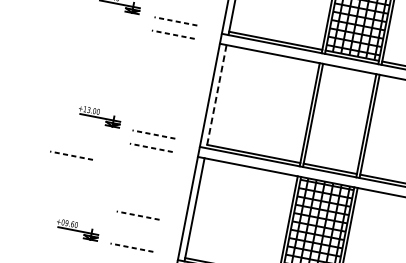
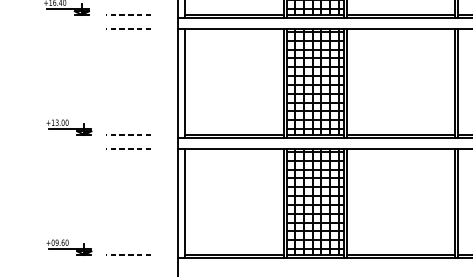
line: (216, 96) -> (184, 83), dashed -> solid
hatch: (340, 118) -> (315, 81), added
line: (71, 155) -> (48, 172), removed
line: (138, 215) -> (128, 220), removed

